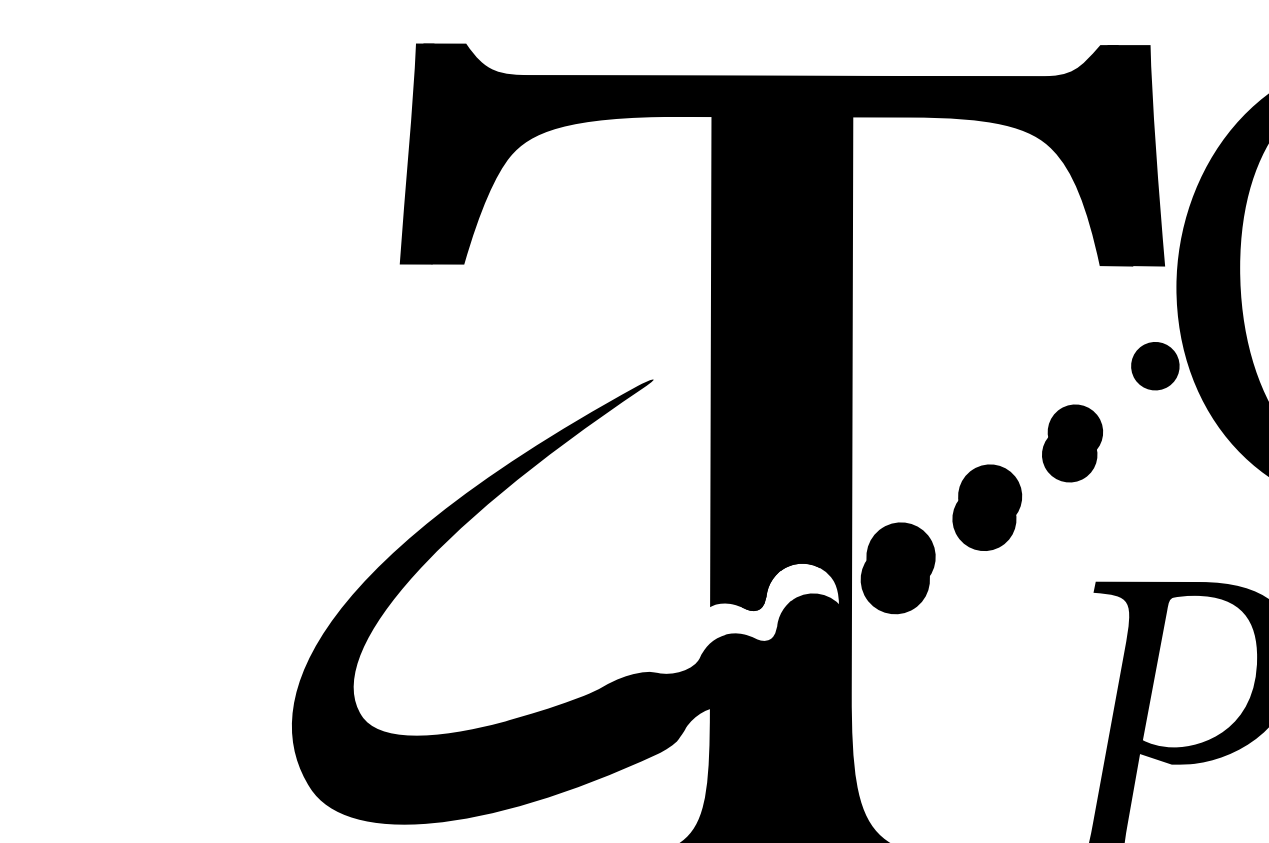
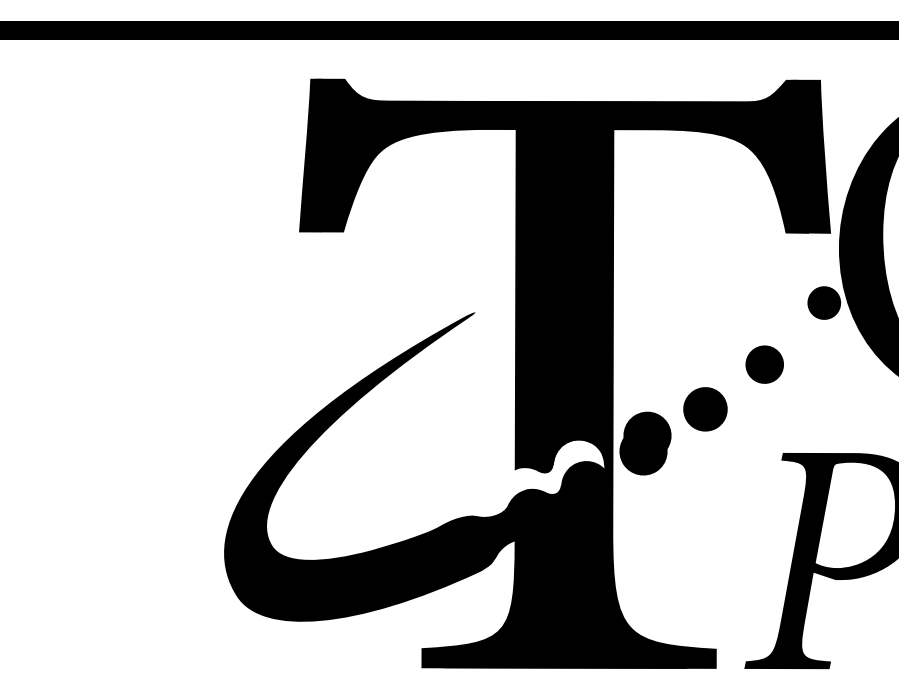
fill: (1075, 431) -> (768, 348), removed
fill: (990, 496) -> (709, 393), removed

